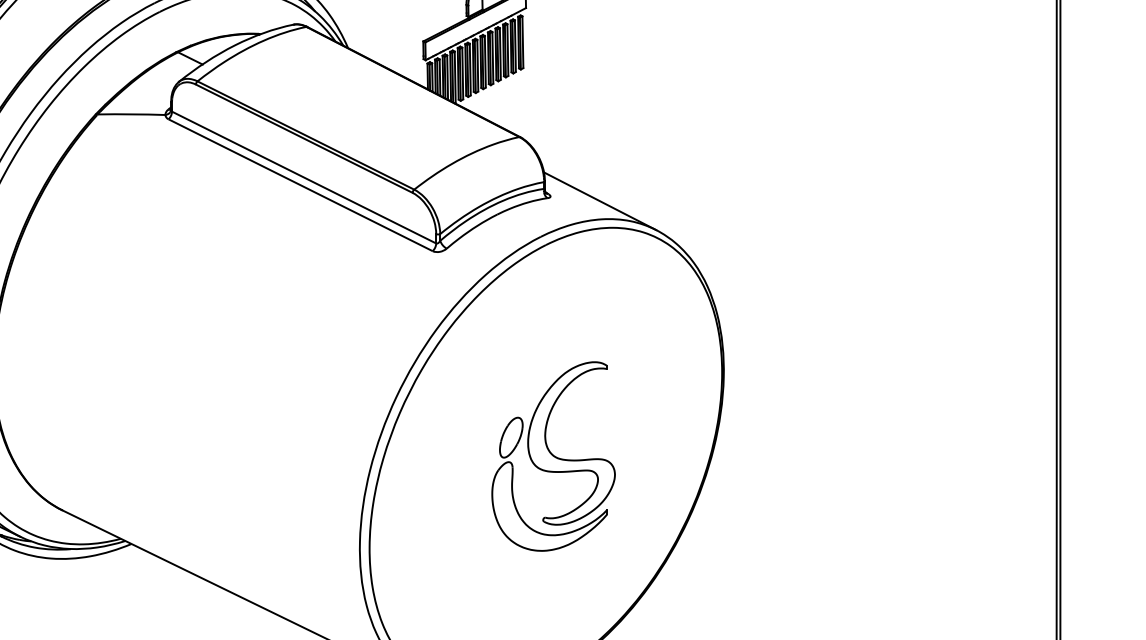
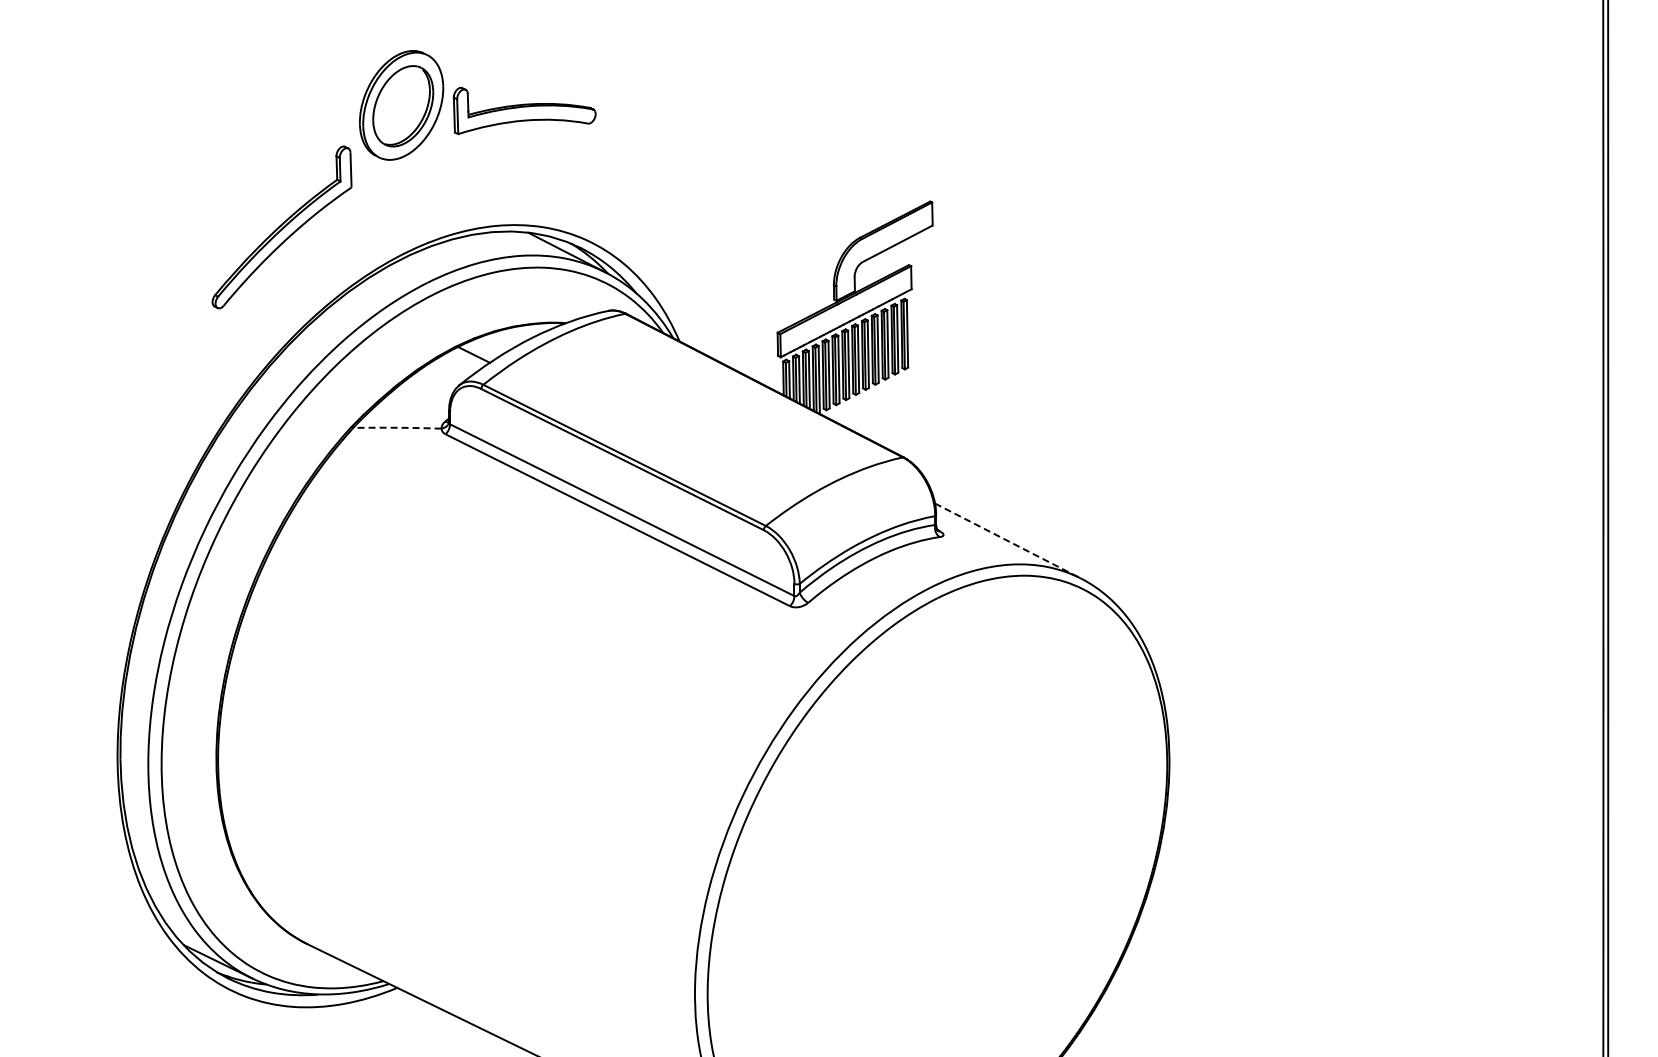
arc: (131, 114) -> (397, 427), solid -> dashed
line: (600, 201) -> (1008, 541), solid -> dashed
part: (553, 456) -> (947, 873), removed

